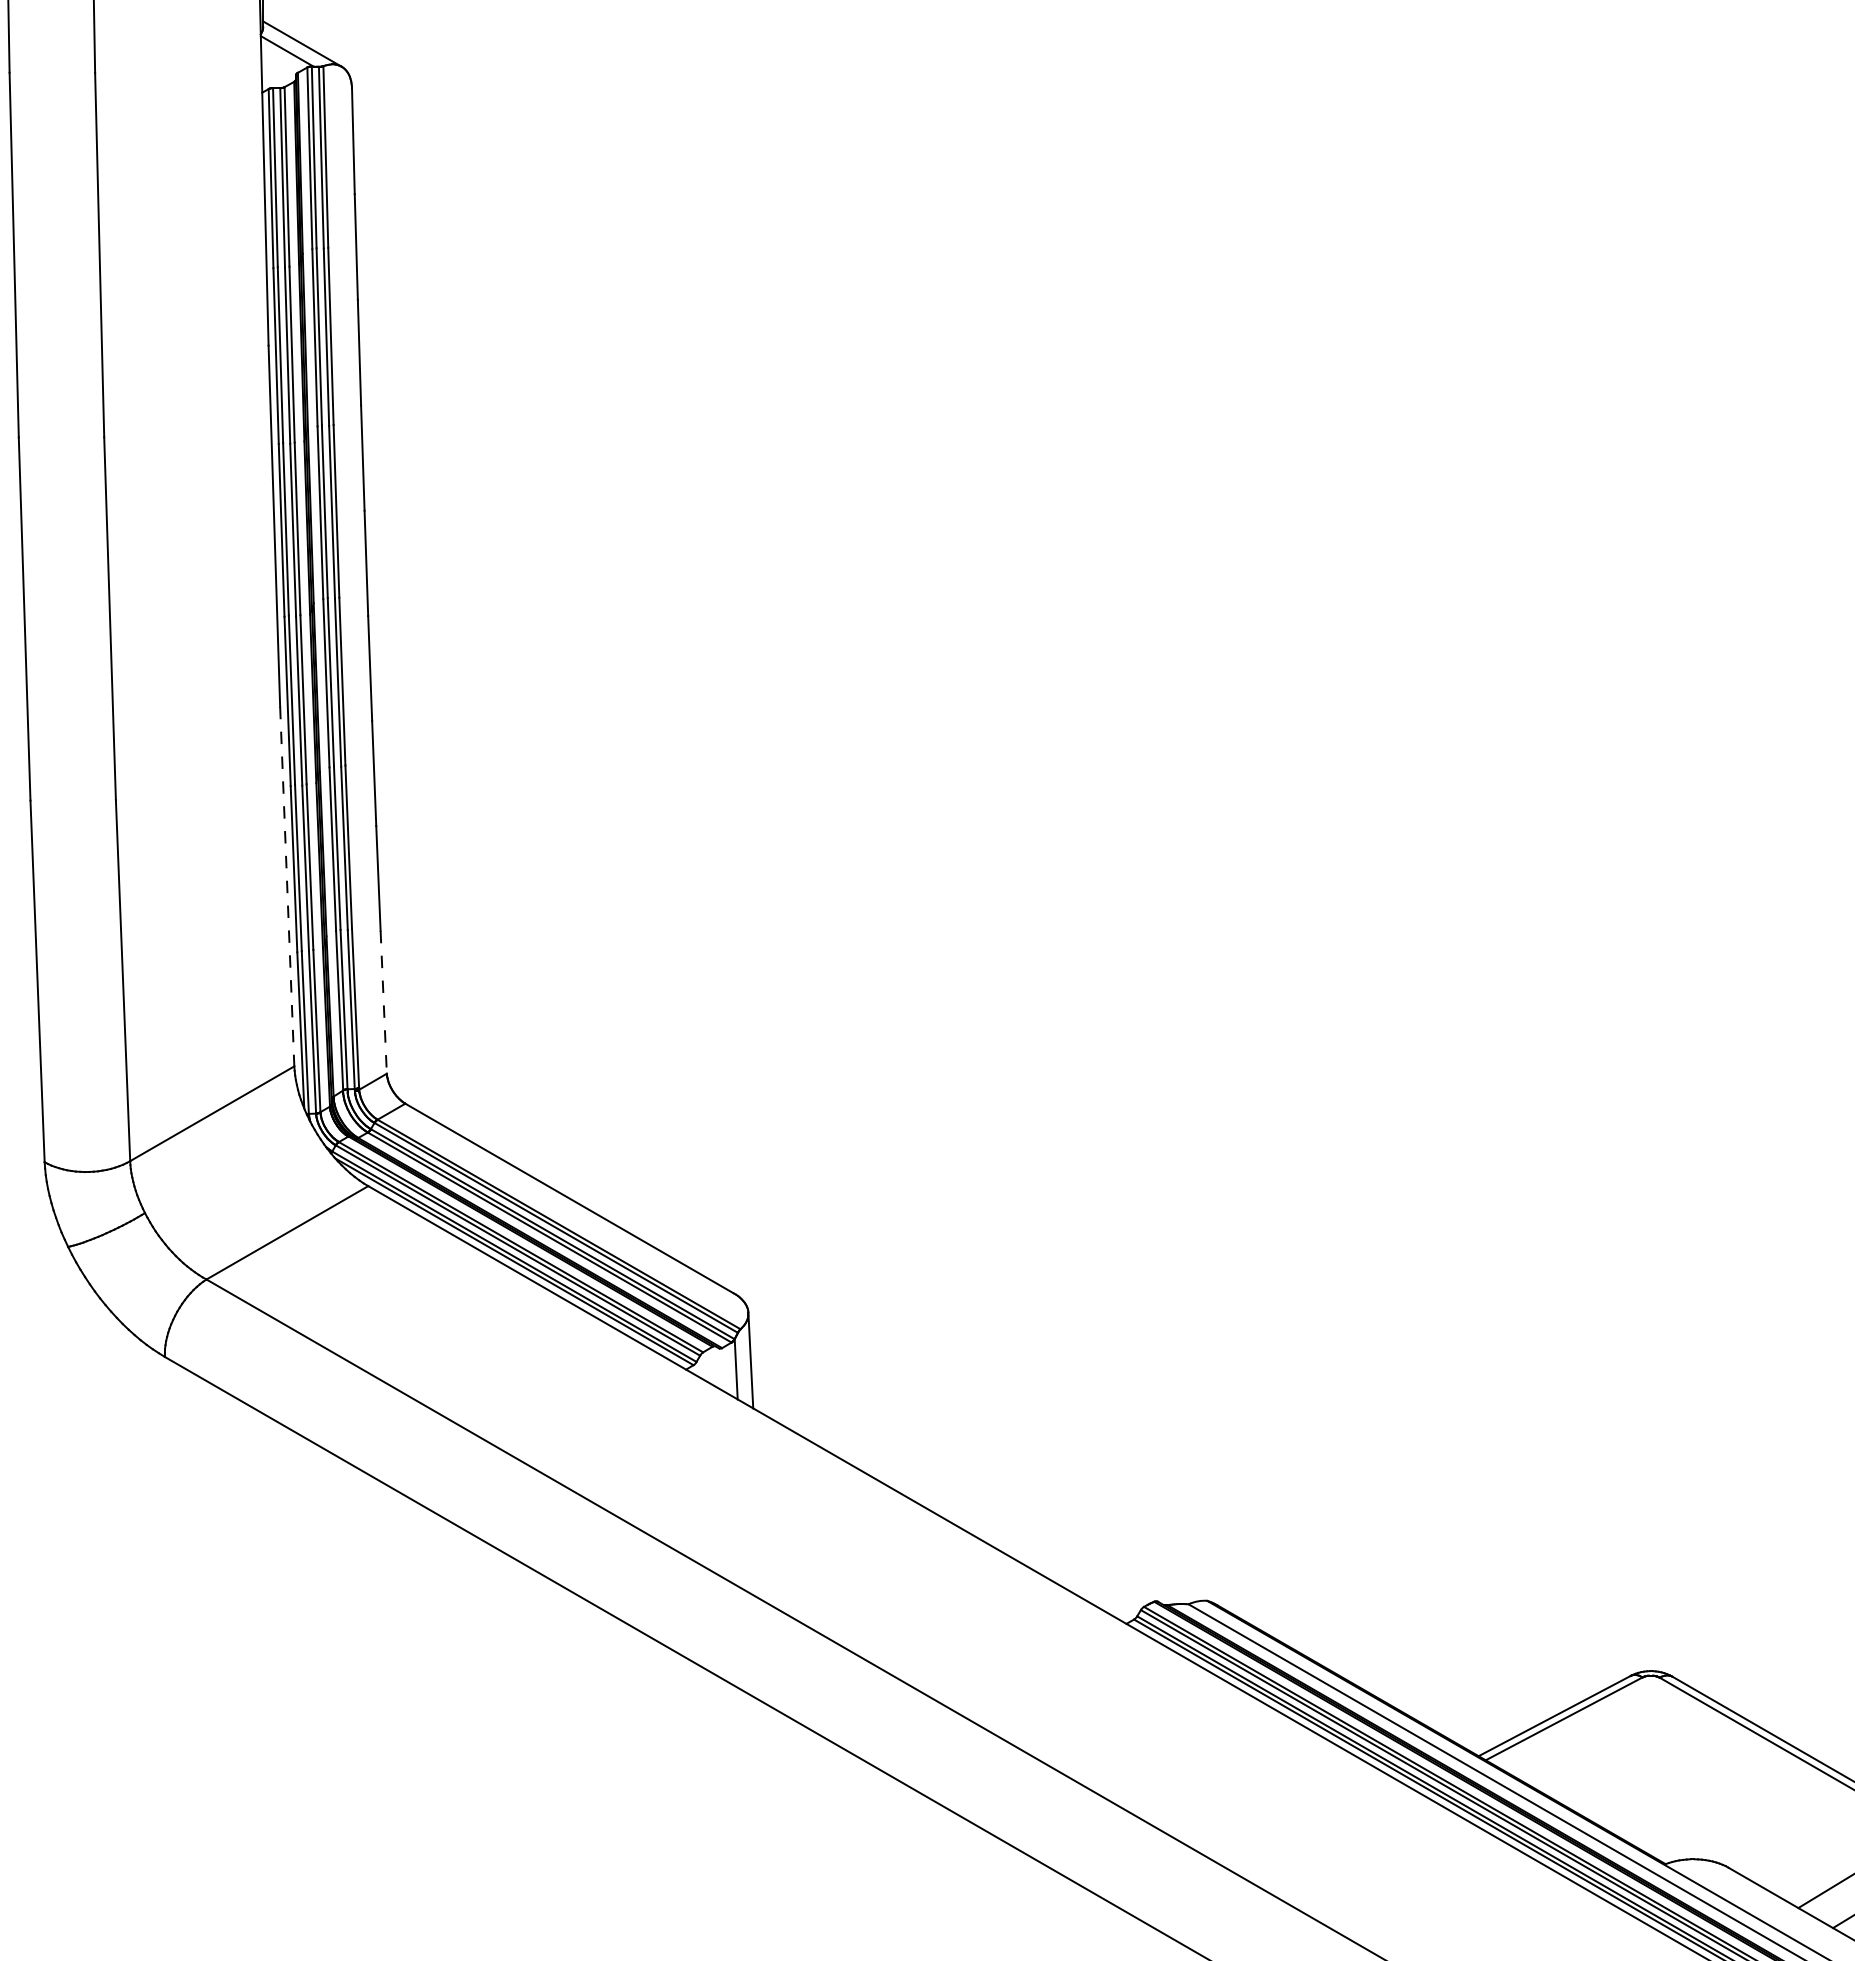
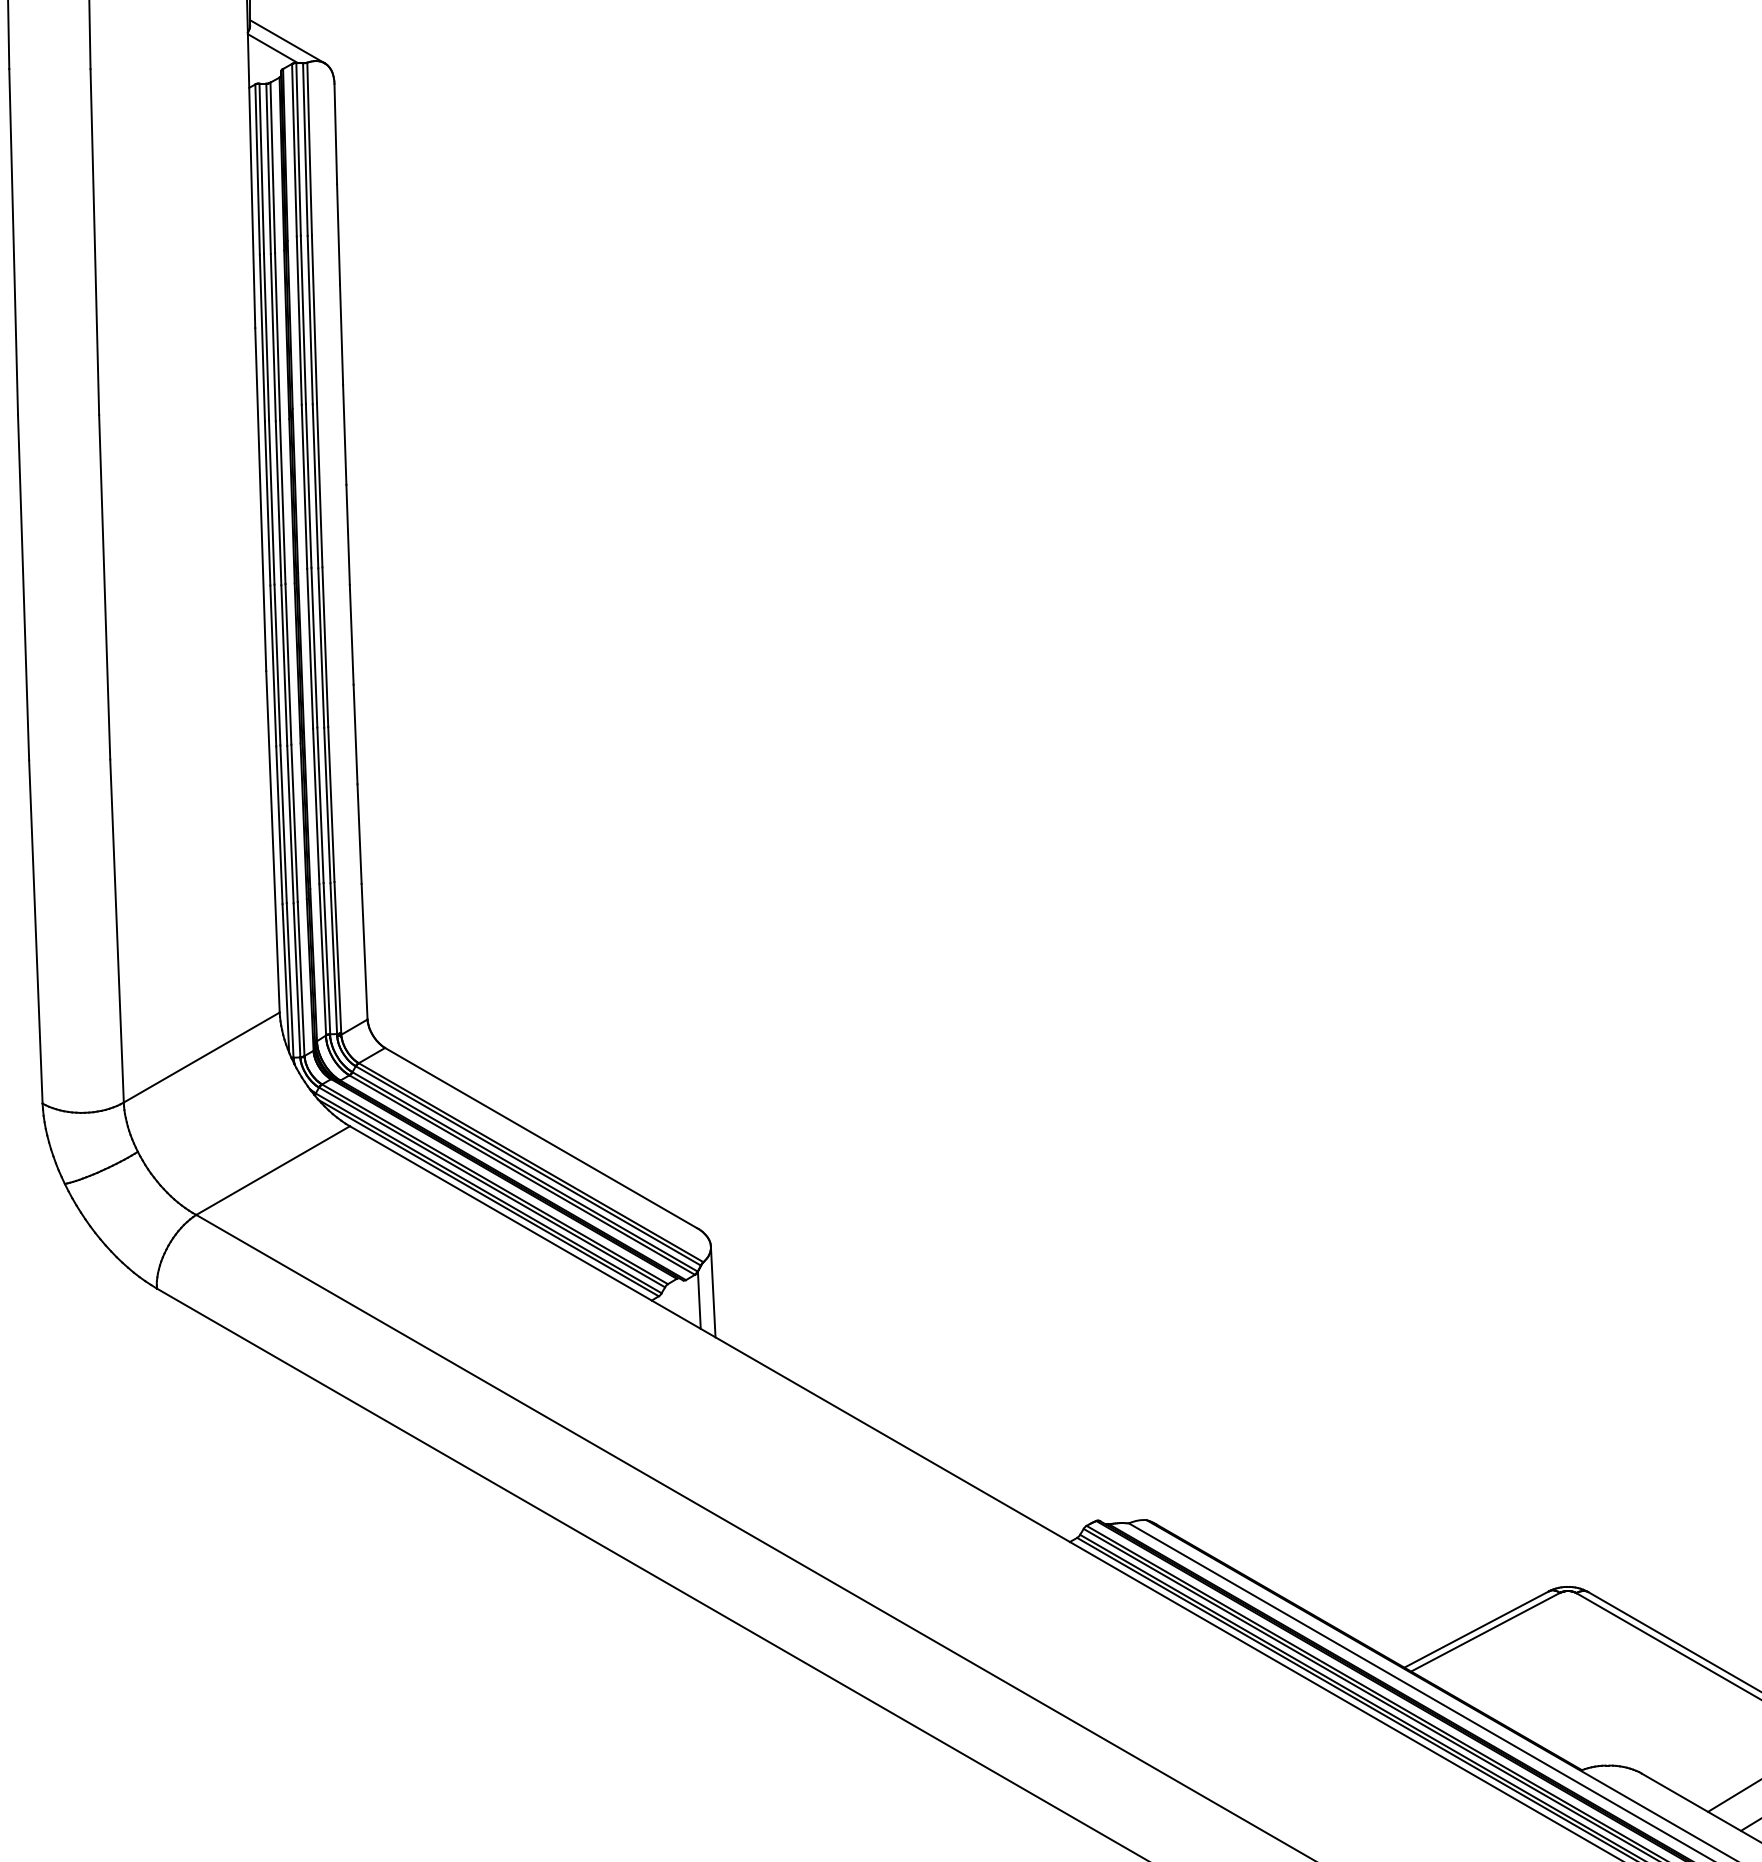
line: (286, 886) -> (272, 841), dashed -> solid
line: (383, 1002) -> (364, 951), dashed -> solid

